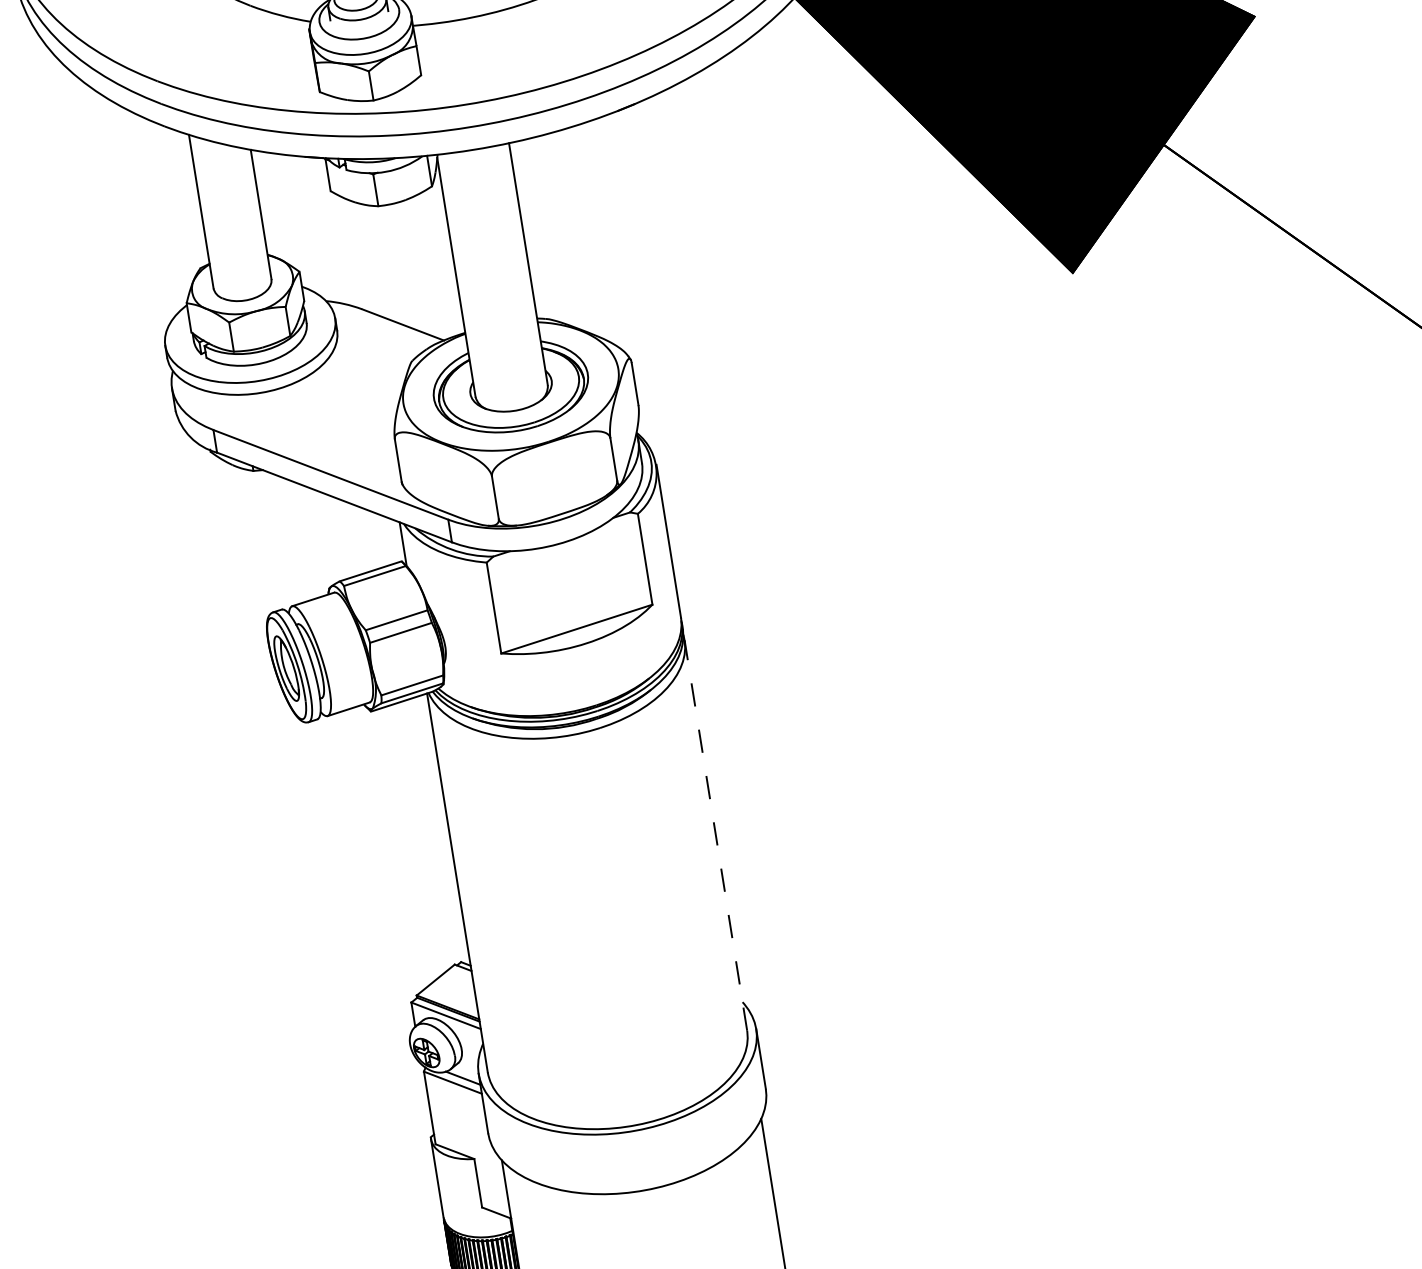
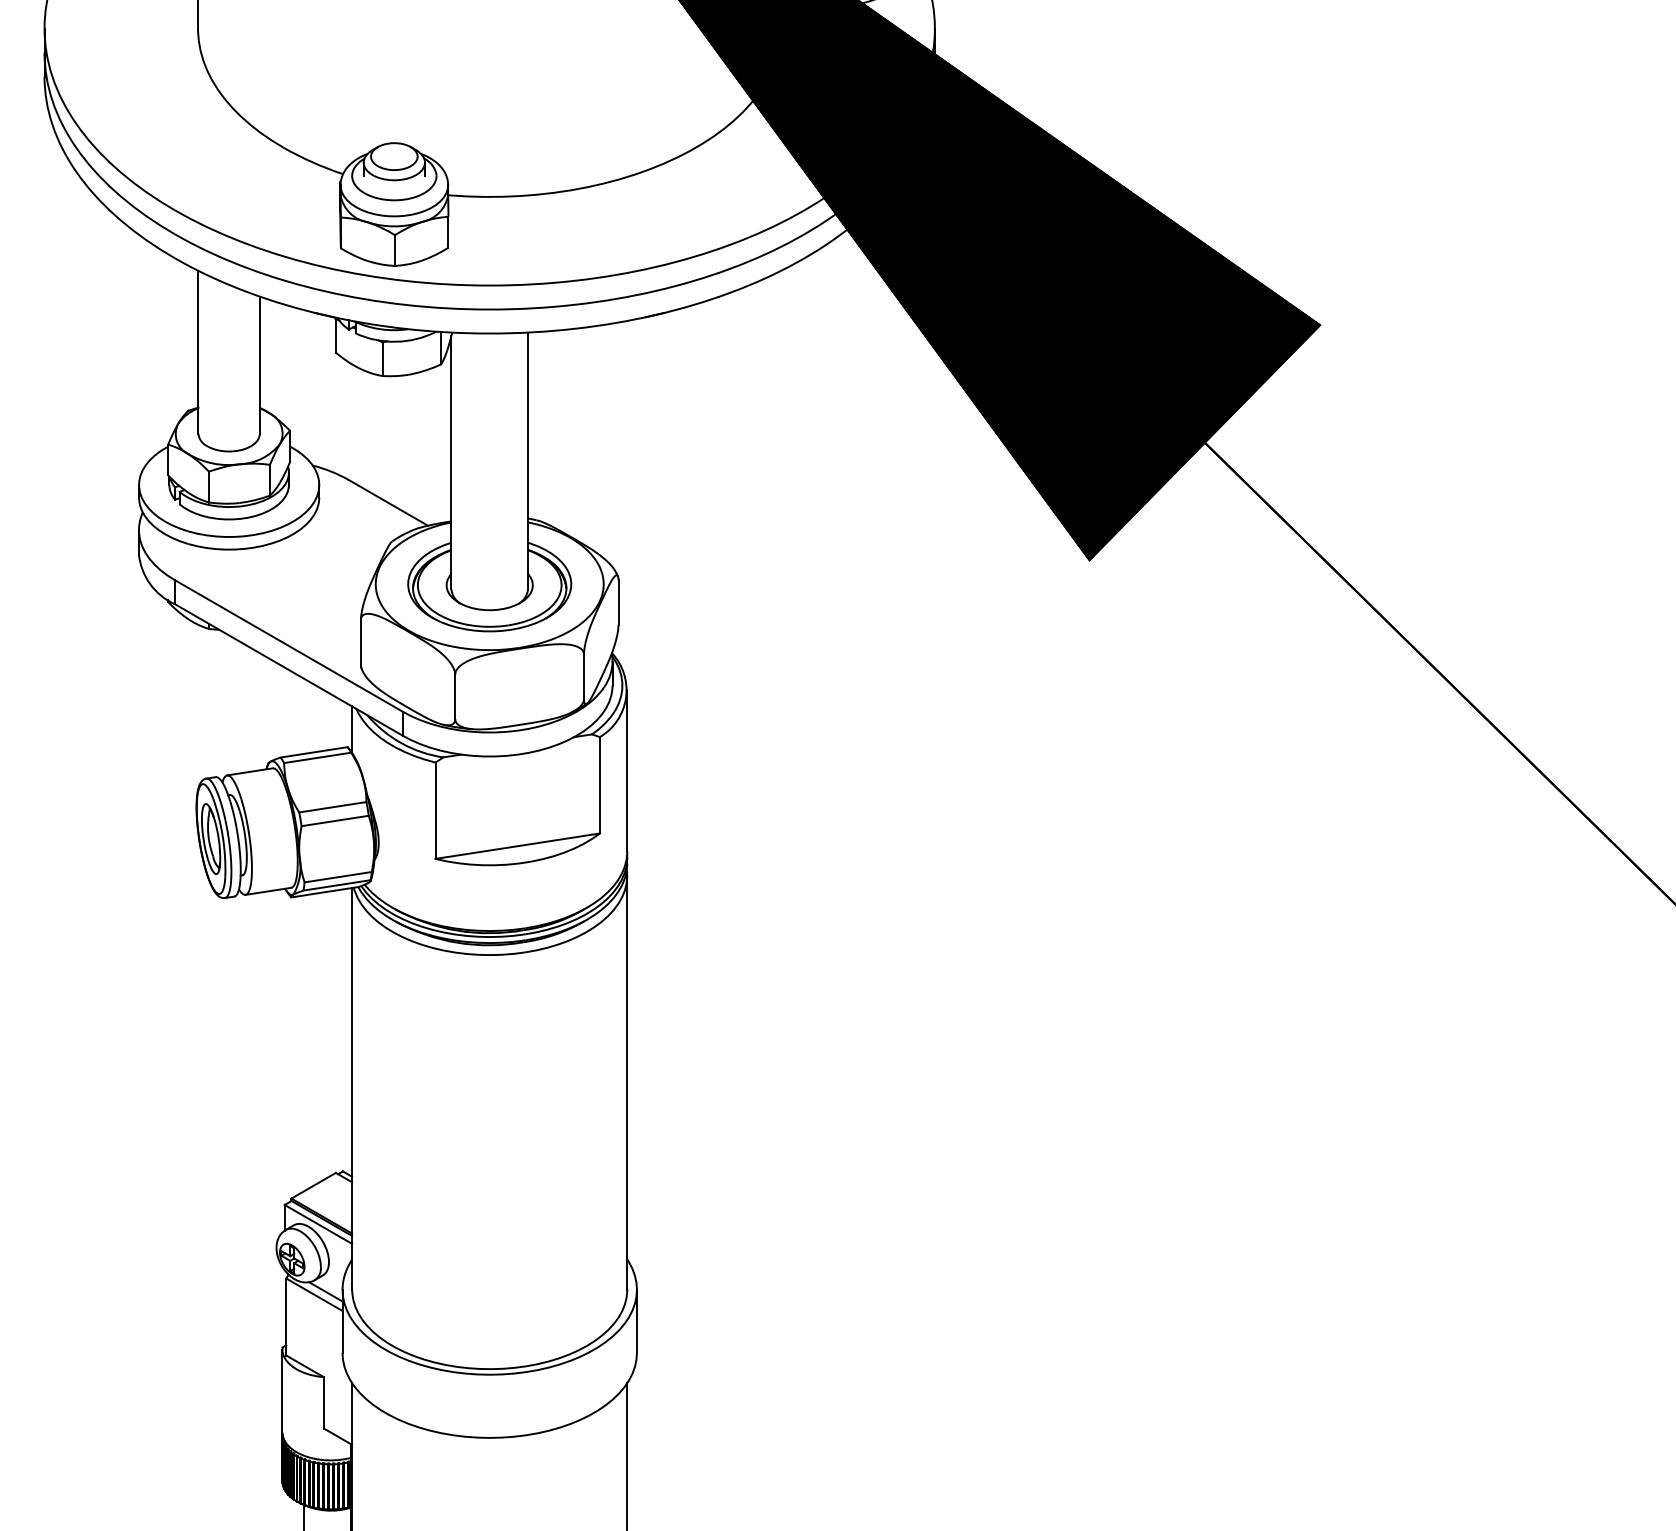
line: (716, 835) -> (627, 1082), dashed -> solid

